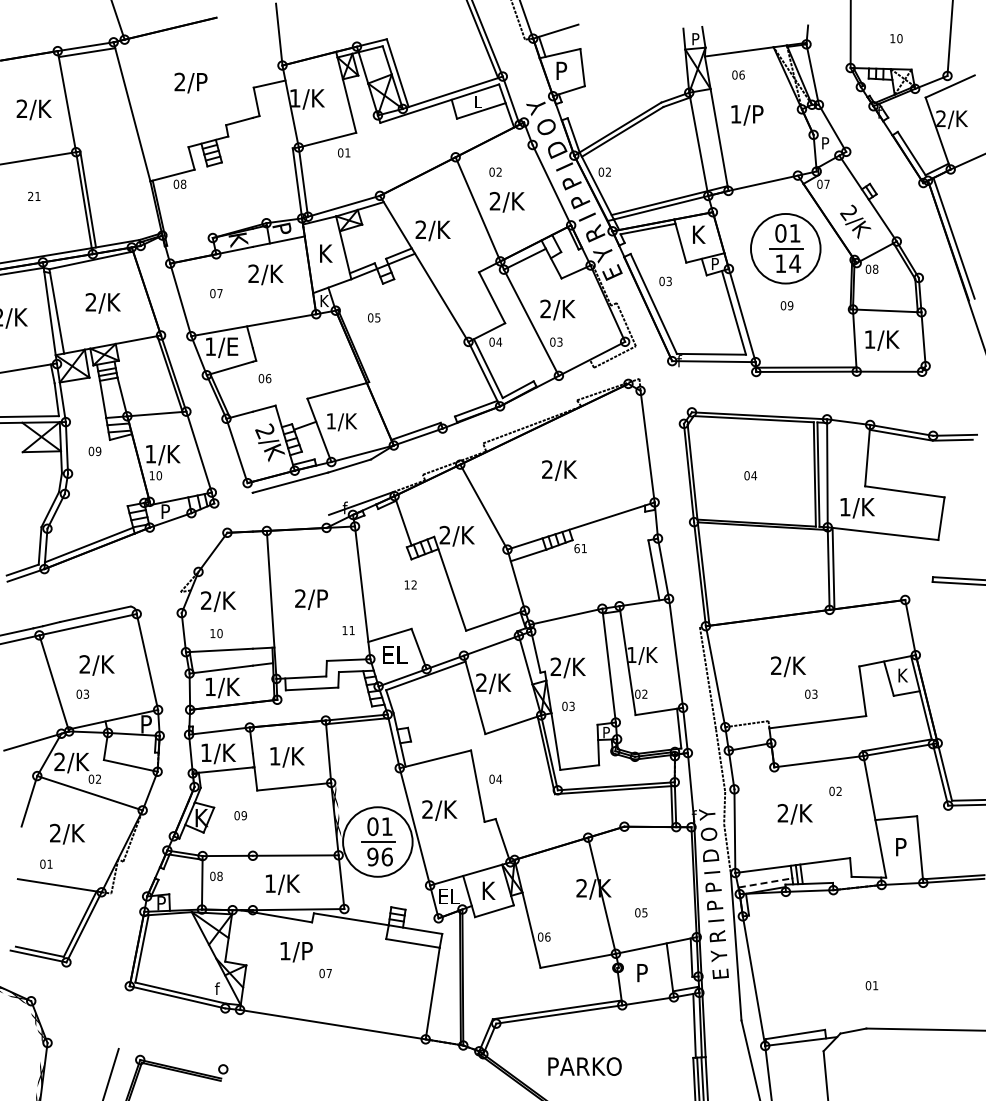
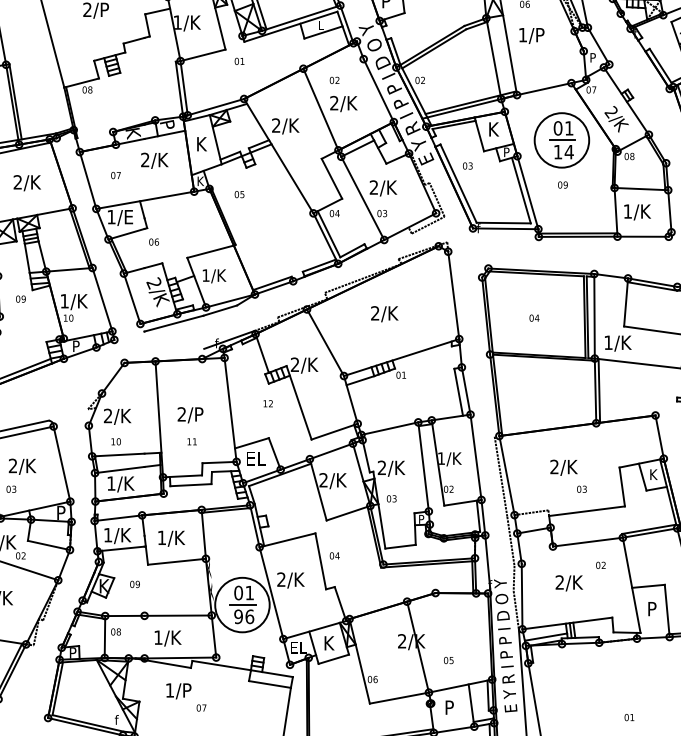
text: (344, 152) -> (239, 61), moved
text: (576, 548) -> (398, 375), 61 -> 01
text: (348, 630) -> (192, 441), moved
line: (766, 882) -> (546, 636), dashed -> solid

